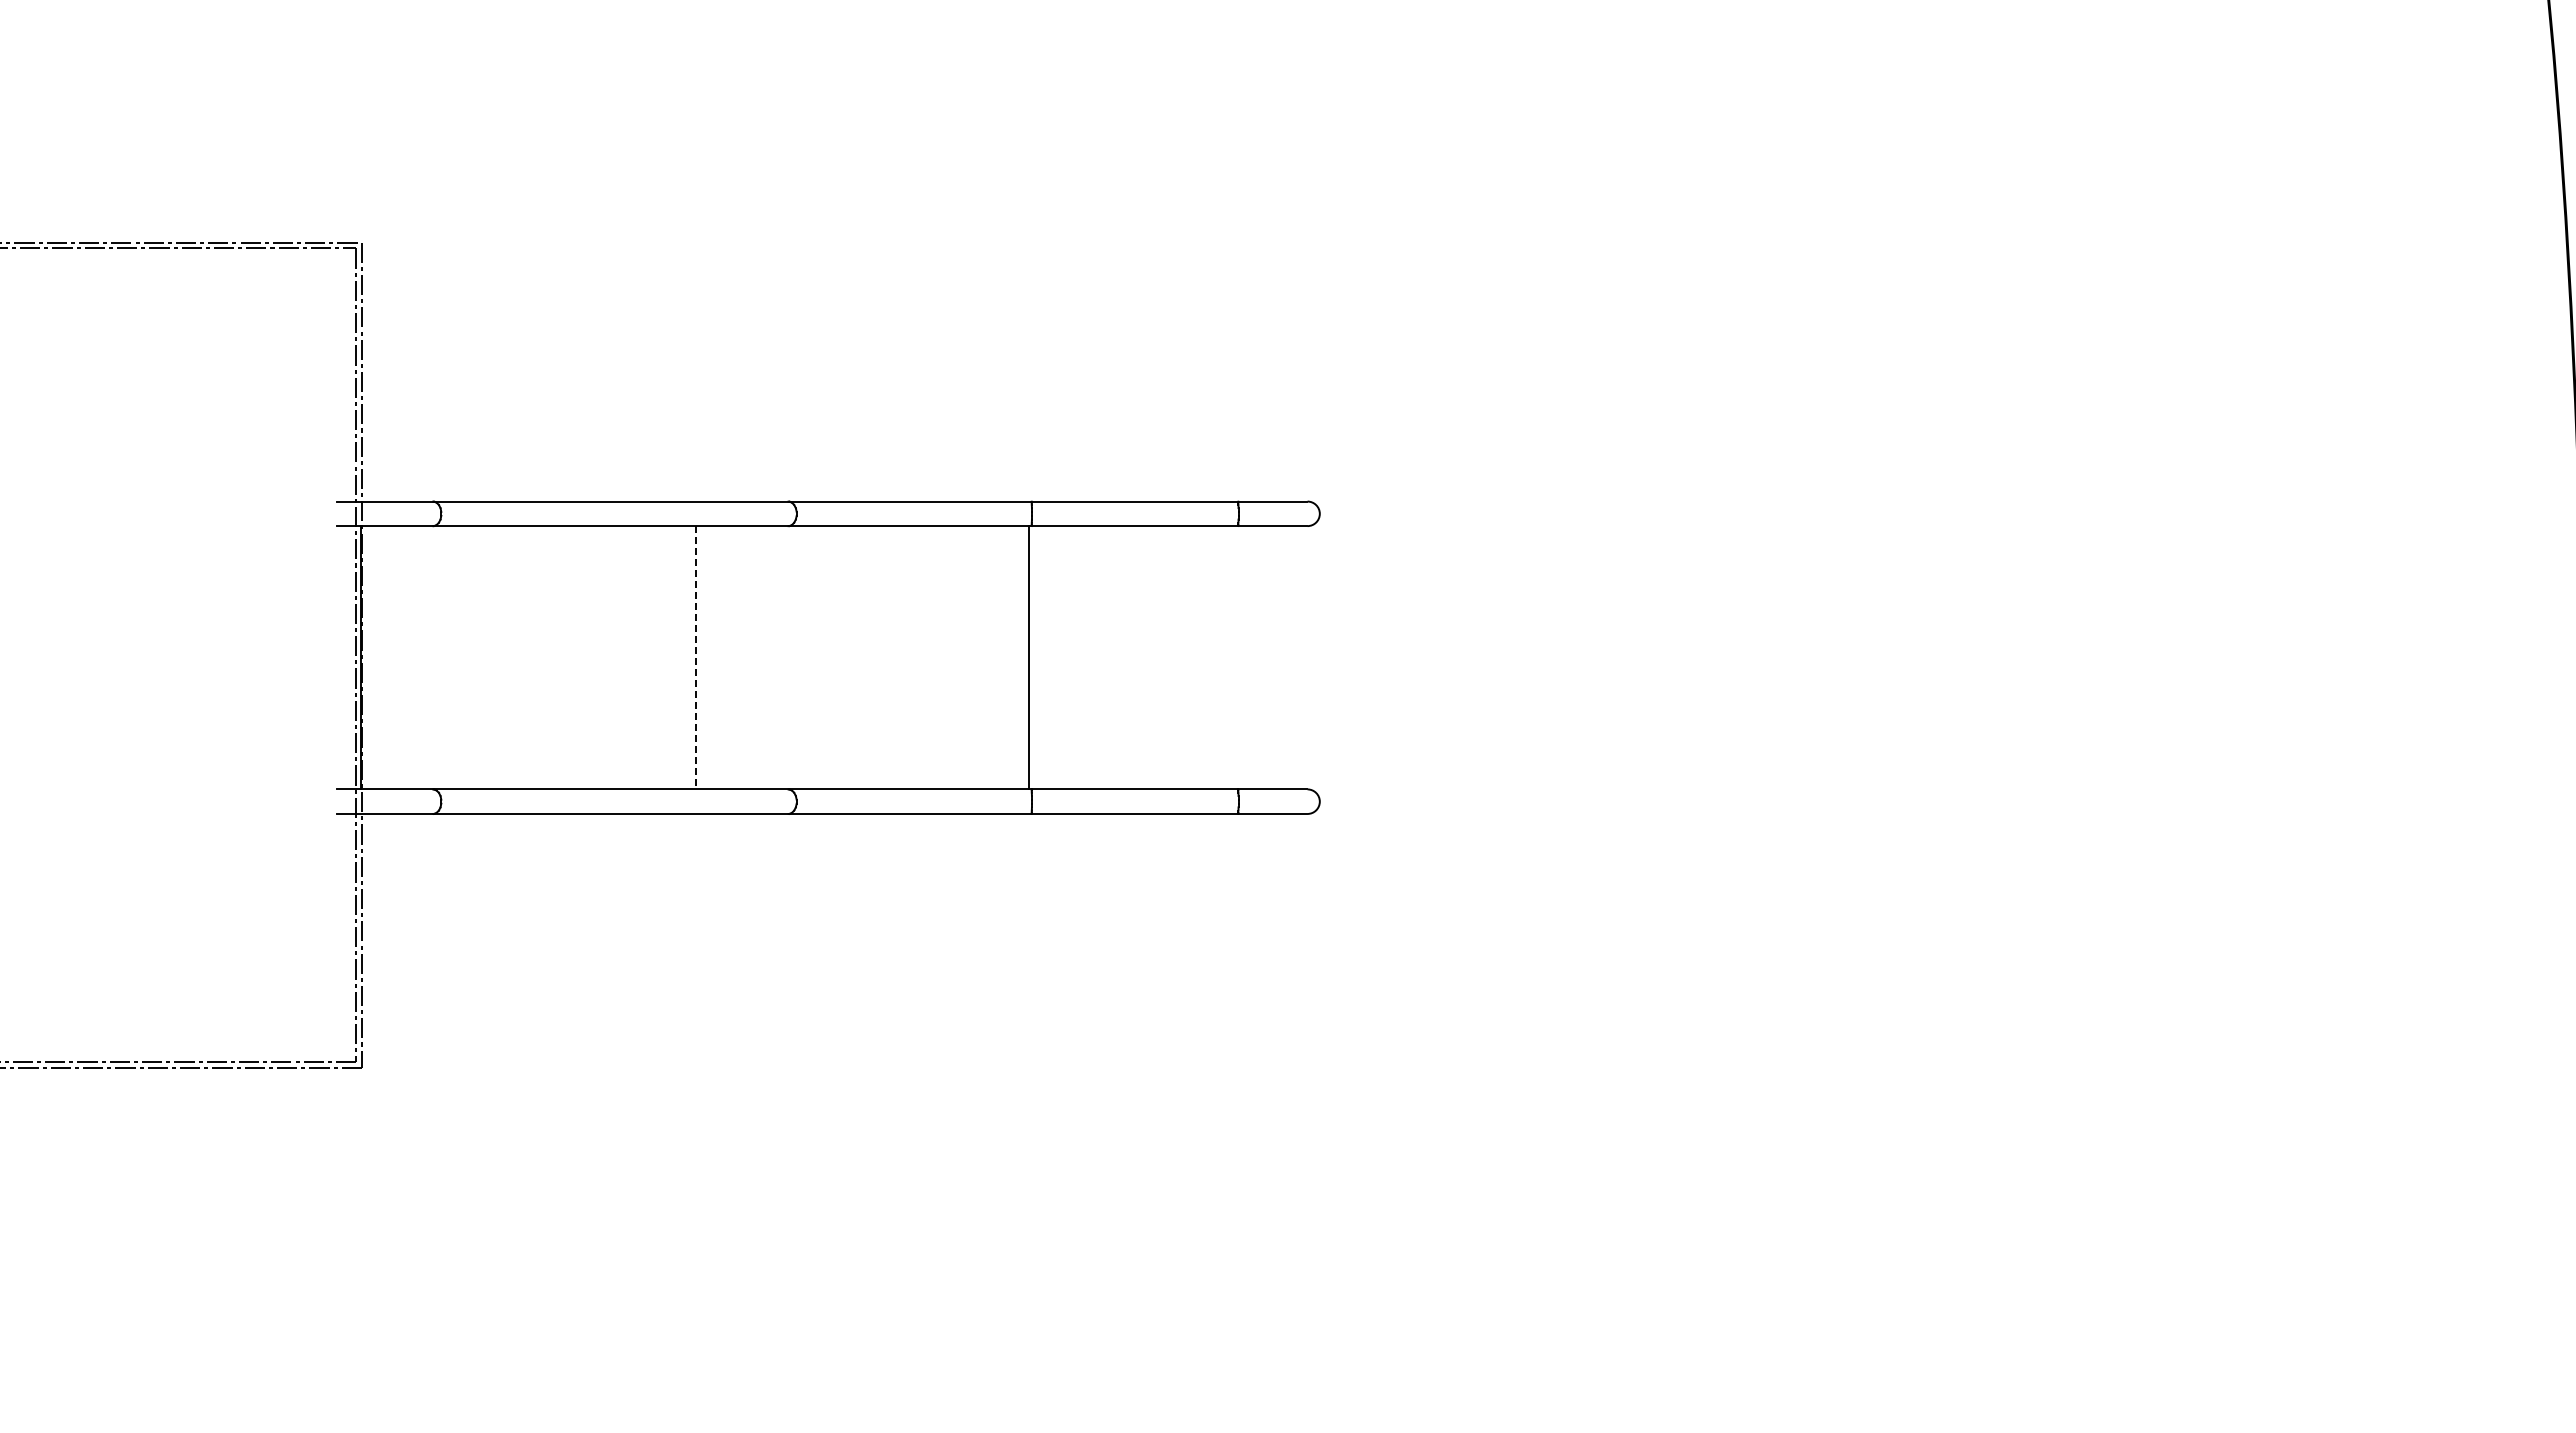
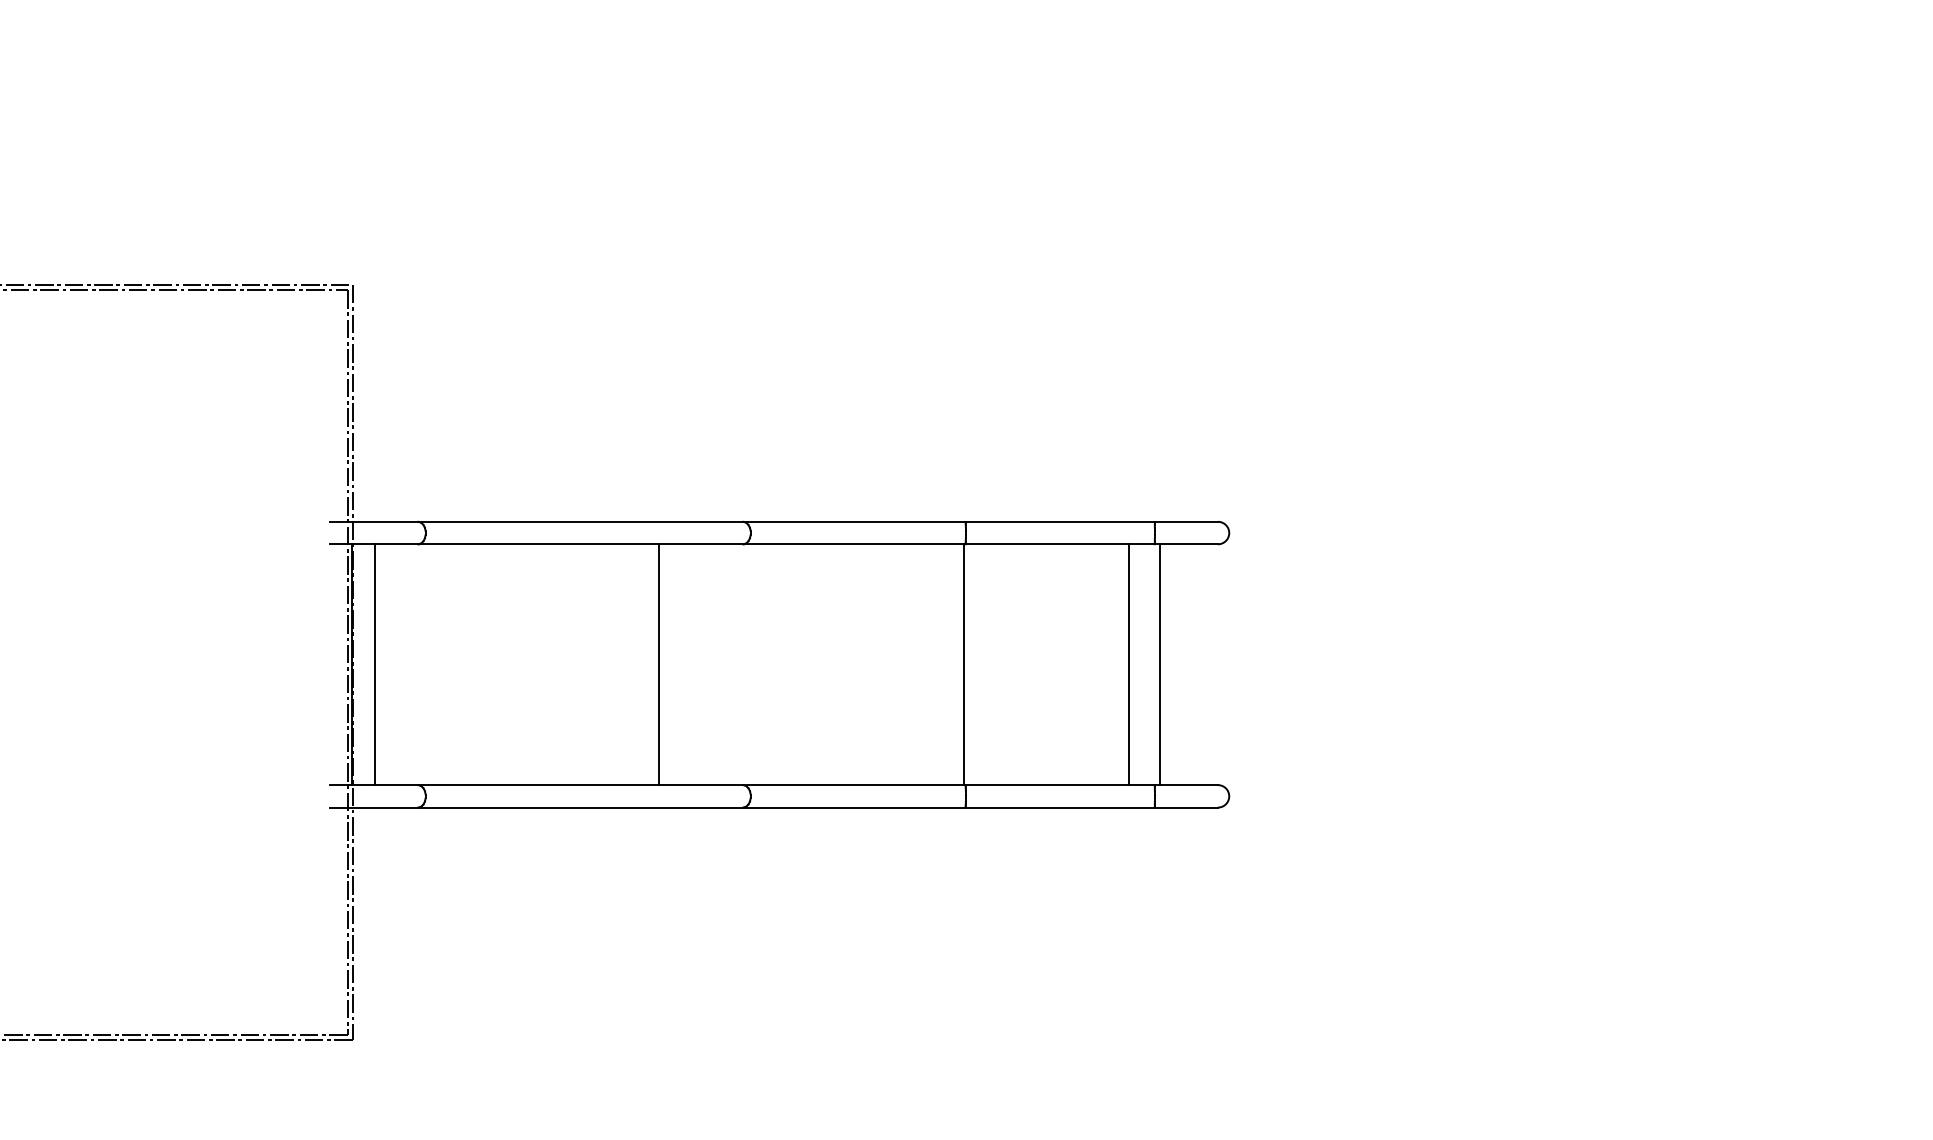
line: (386, 657) -> (375, 664), added
line: (696, 657) -> (659, 664), dashed -> solid
line: (1209, 657) -> (1128, 664), added
line: (1244, 657) -> (1160, 664), added

